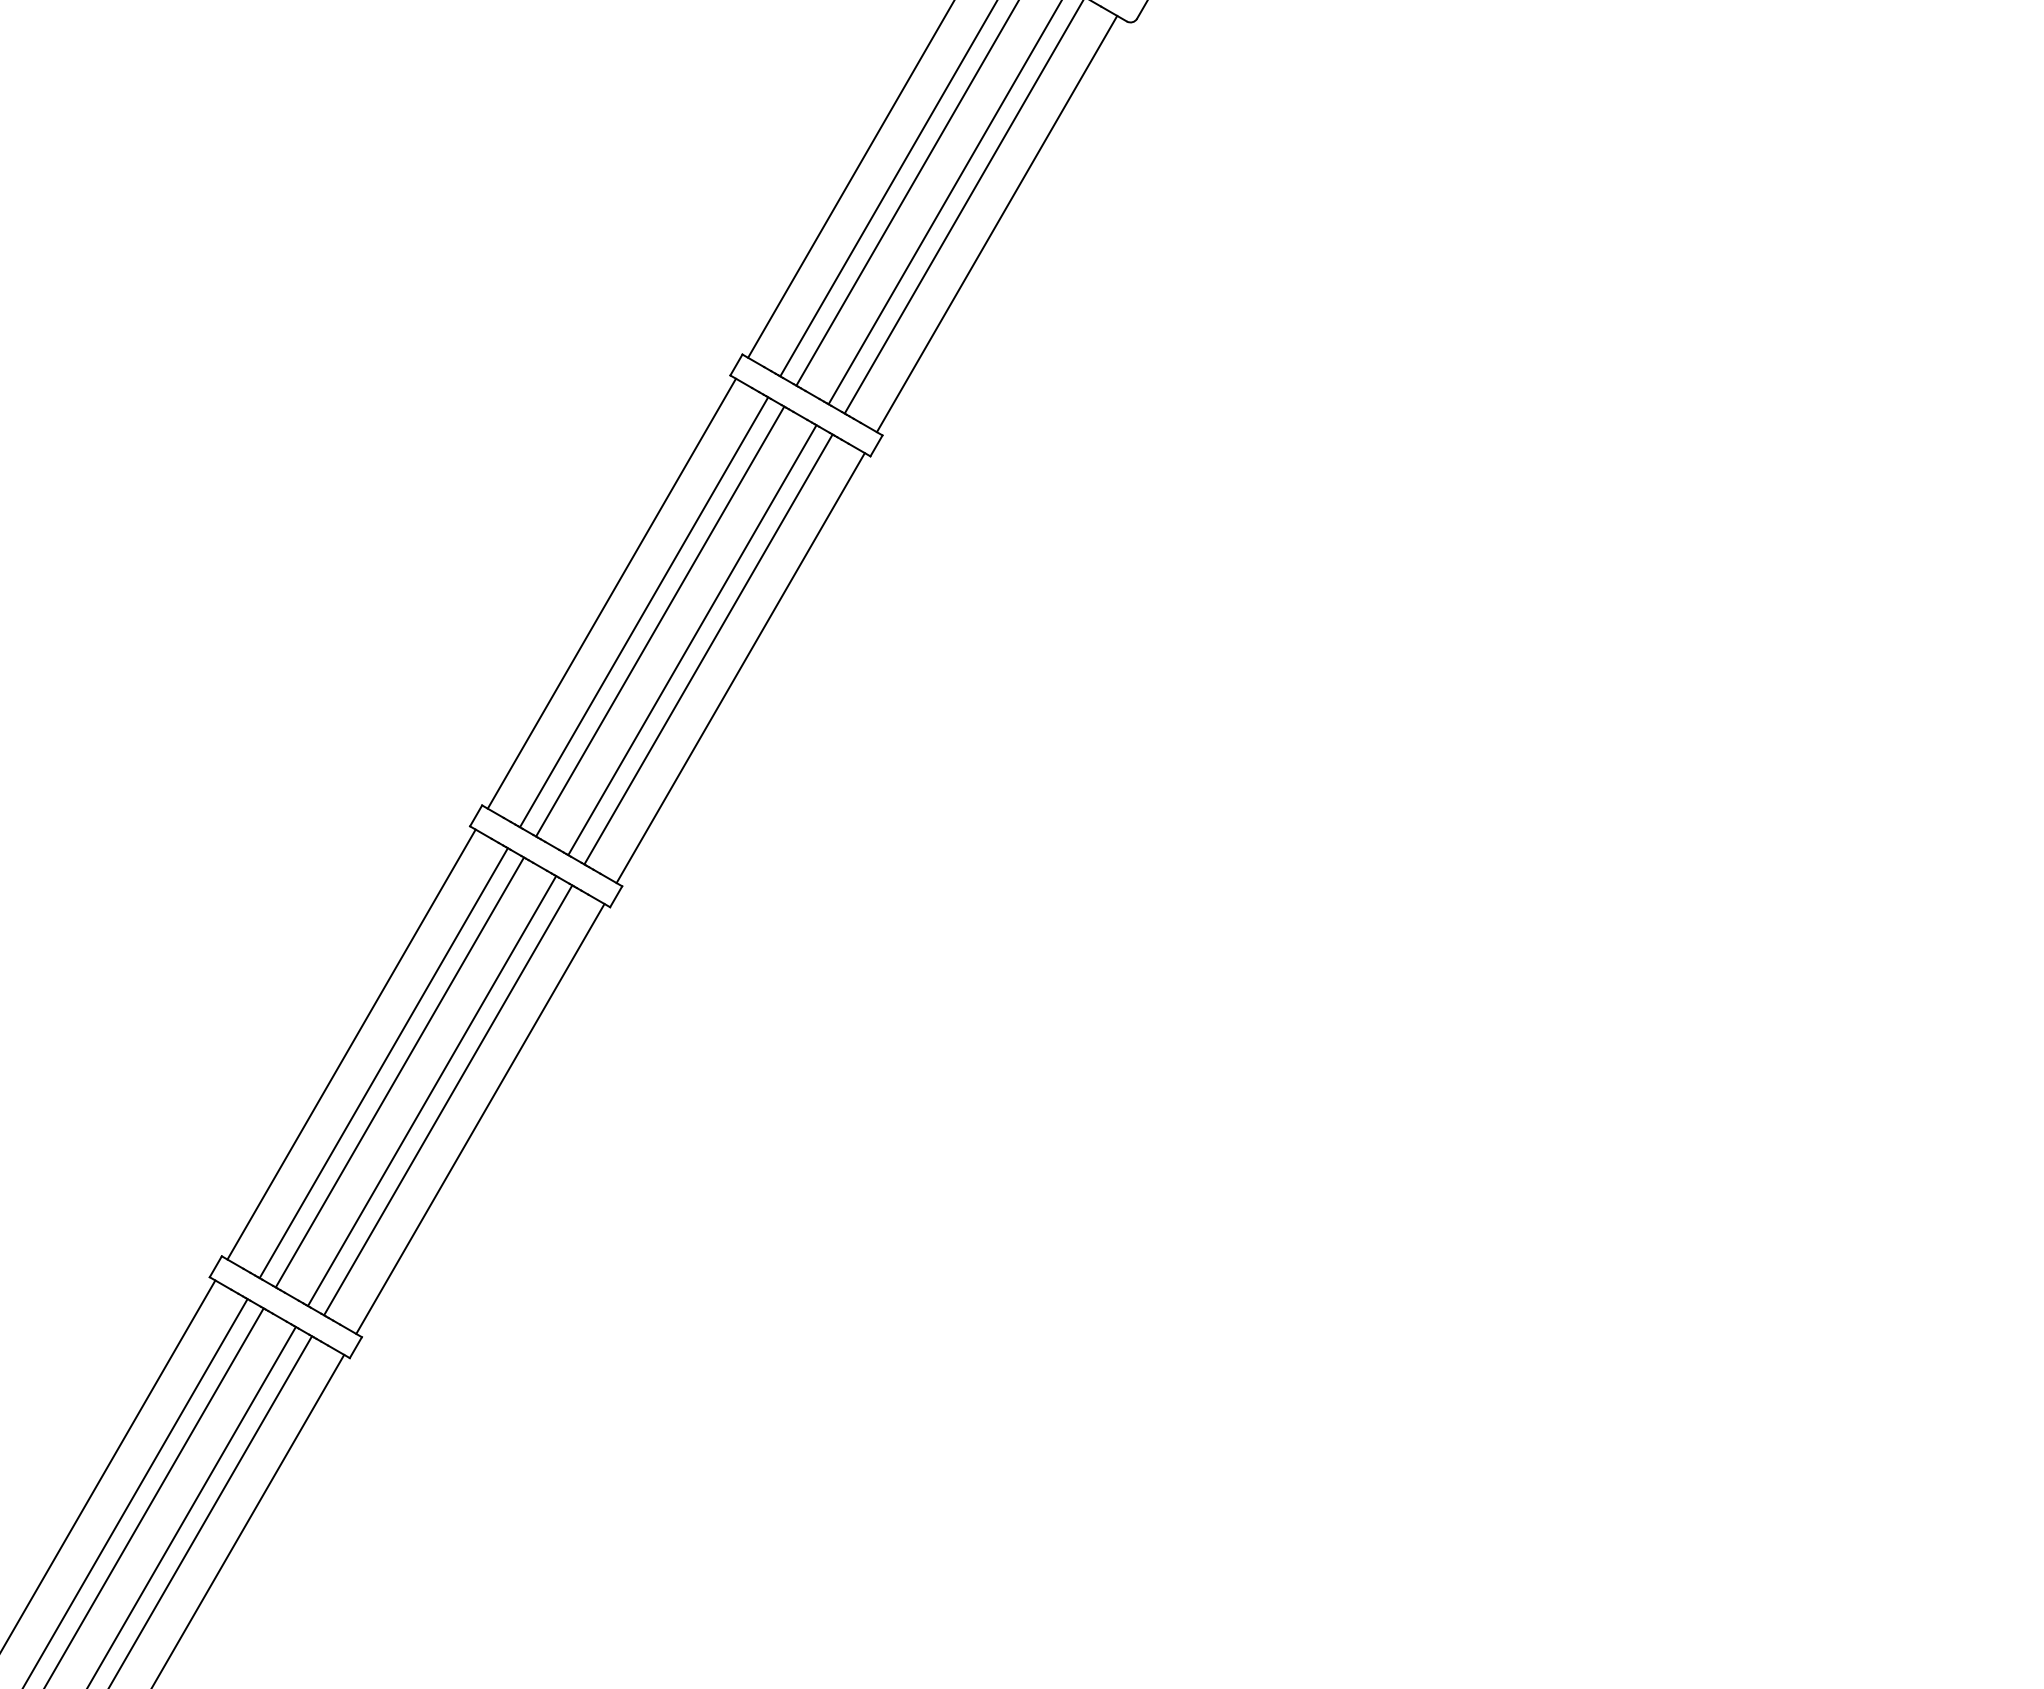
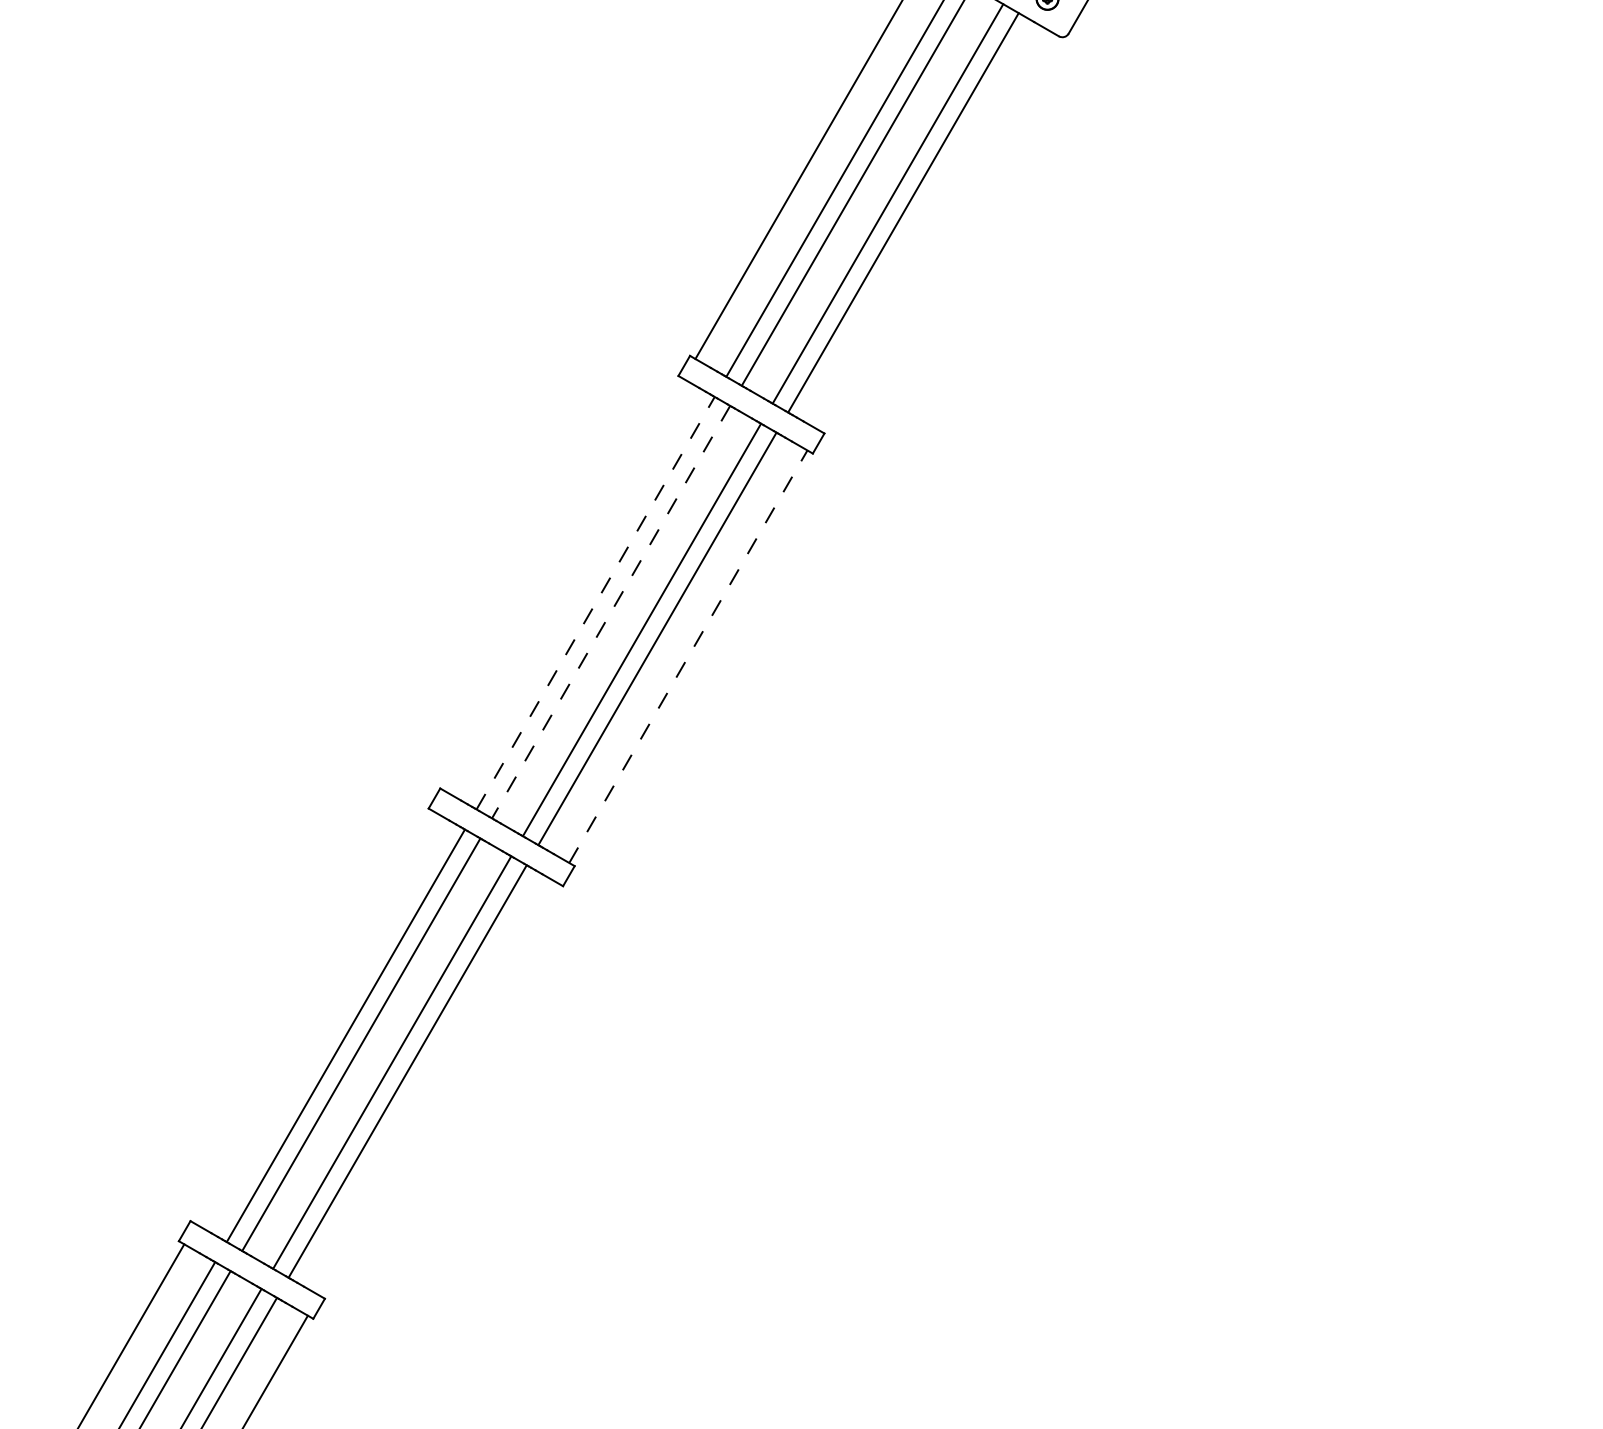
line: (996, 223) -> (933, 230), removed
line: (611, 593) -> (564, 585), removed
line: (644, 611) -> (596, 602), solid -> dashed
line: (659, 622) -> (610, 612), solid -> dashed
line: (740, 667) -> (688, 656), solid -> dashed
line: (351, 1044) -> (314, 1017), removed
line: (480, 1118) -> (438, 1088), removed

